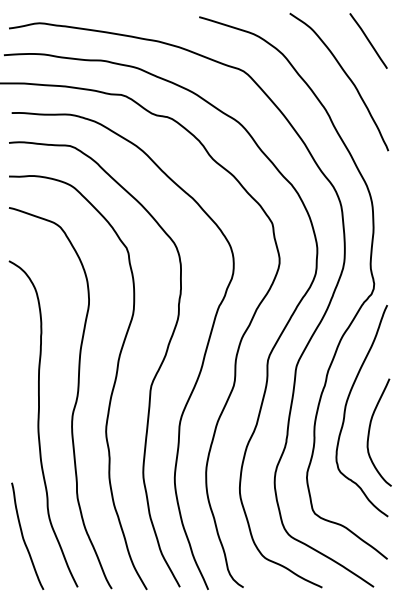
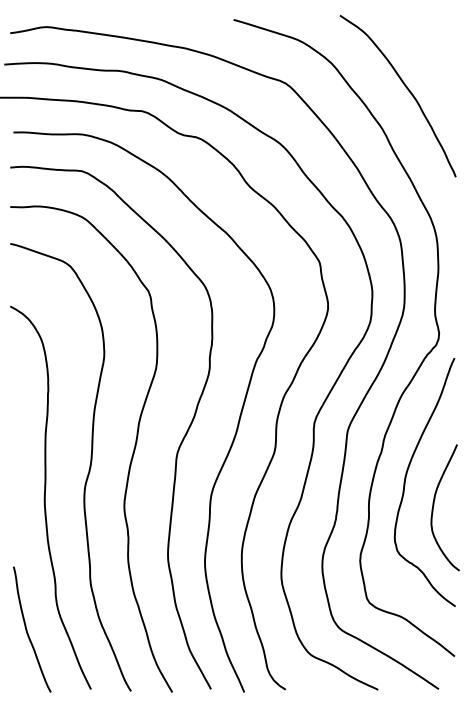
line: (368, 40) -> (432, 47), removed

